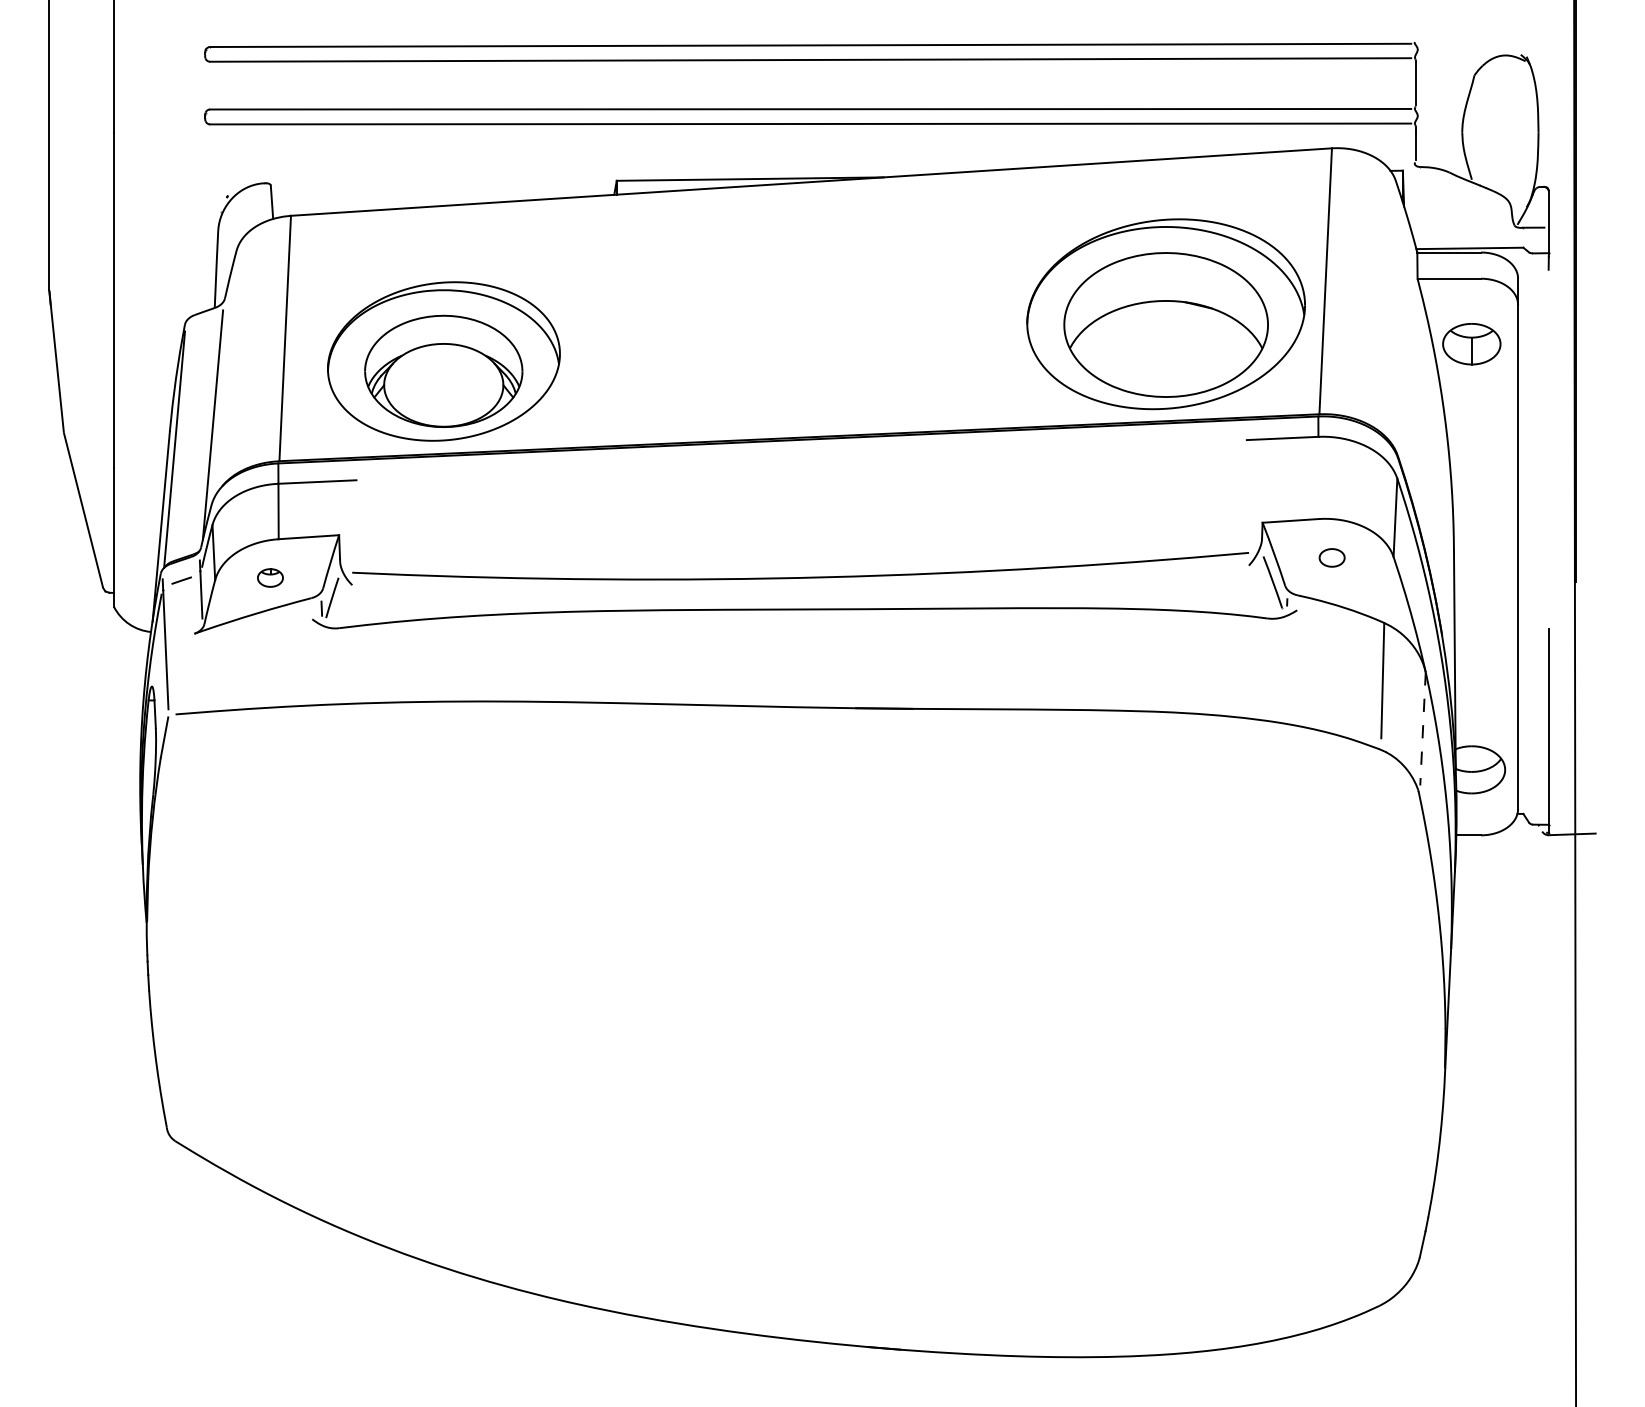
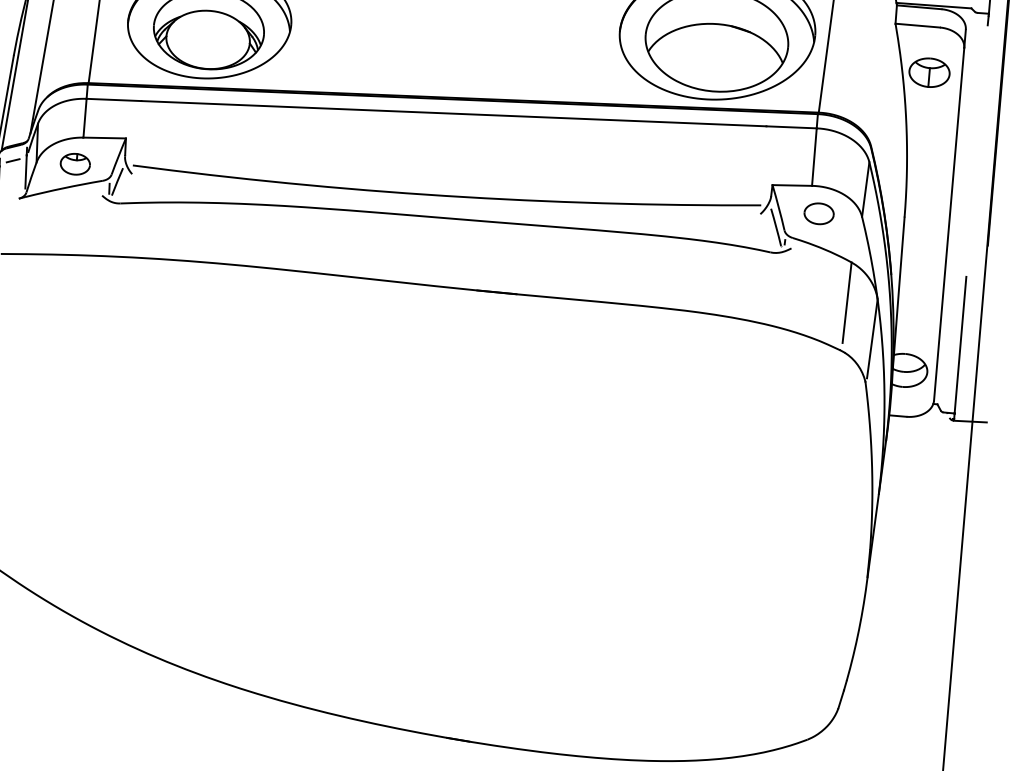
line: (801, 460) -> (453, 113), added
line: (1318, 477) -> (814, 156), added
part: (1331, 557) -> (818, 213), size x1.67
part: (270, 577) -> (75, 163), size x1.67
line: (1423, 728) -> (872, 338), dashed -> solid

